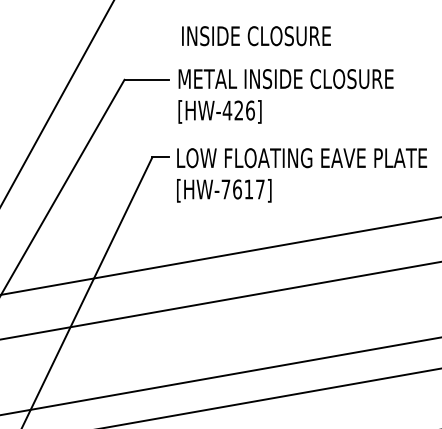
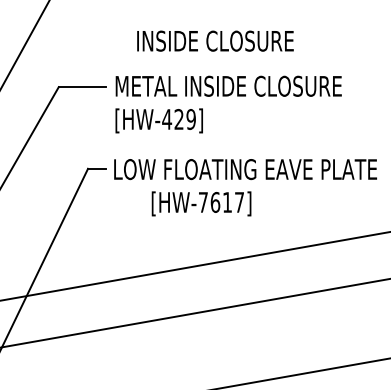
text: (256, 36) -> (215, 41), moved
text: (249, 110) -> (190, 119), [HW-426] -> [HW-429]
text: (224, 190) -> (201, 203), moved

